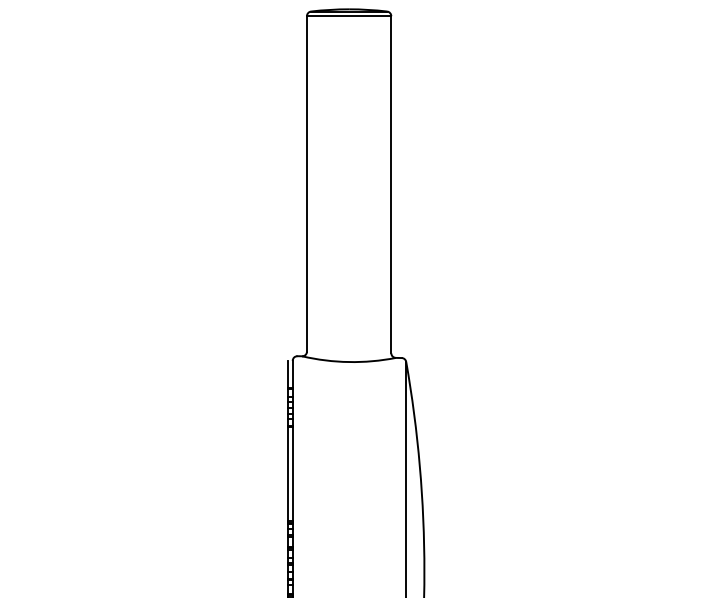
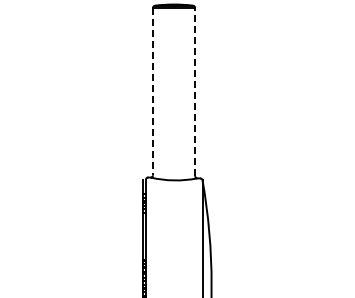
line: (307, 183) -> (153, 91), solid -> dashed
line: (392, 183) -> (195, 91), solid -> dashed

